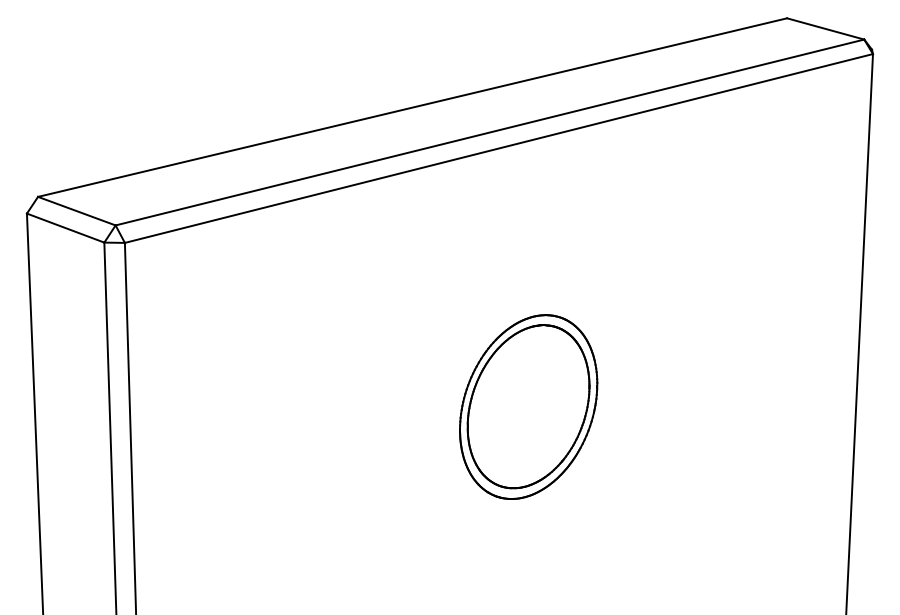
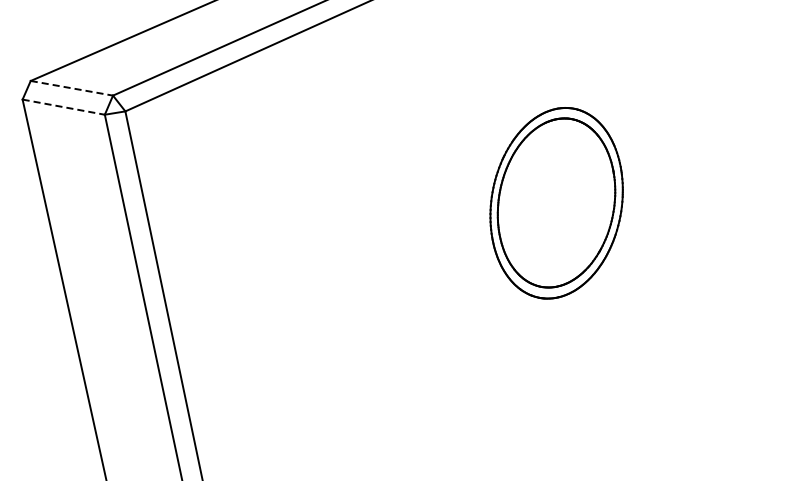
line: (77, 211) -> (72, 88), solid -> dashed
line: (66, 228) -> (64, 107), solid -> dashed

